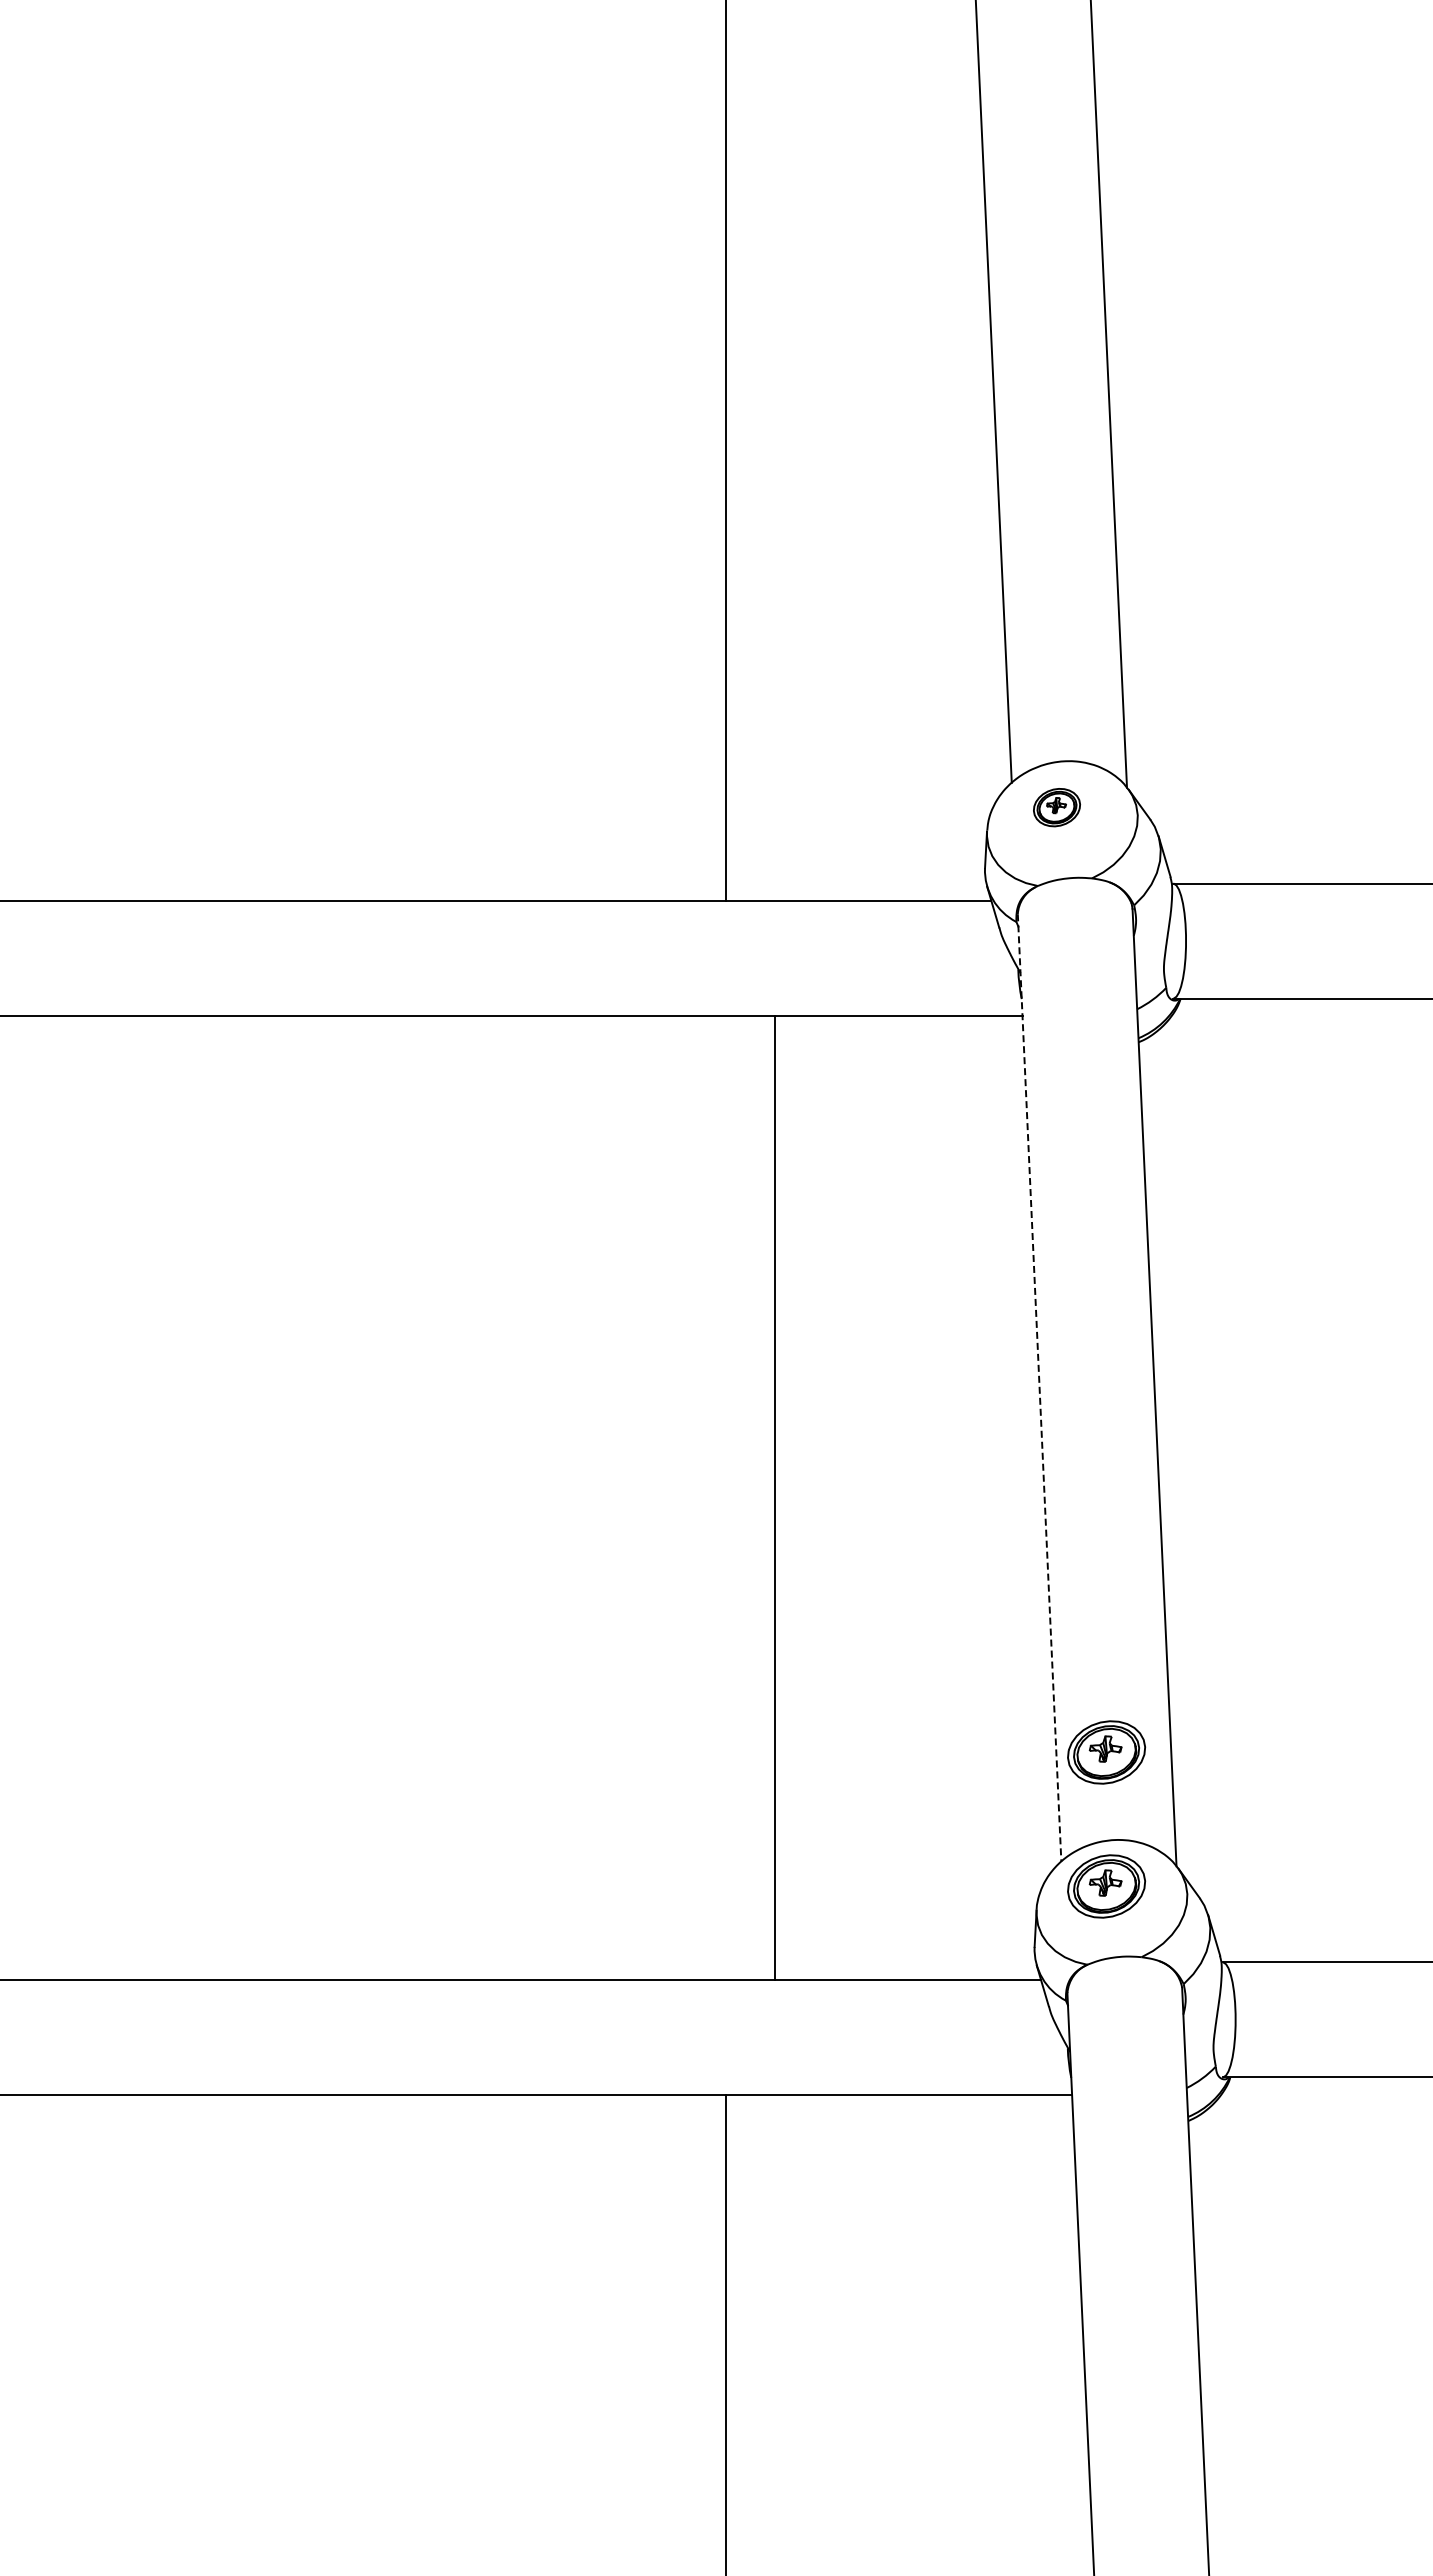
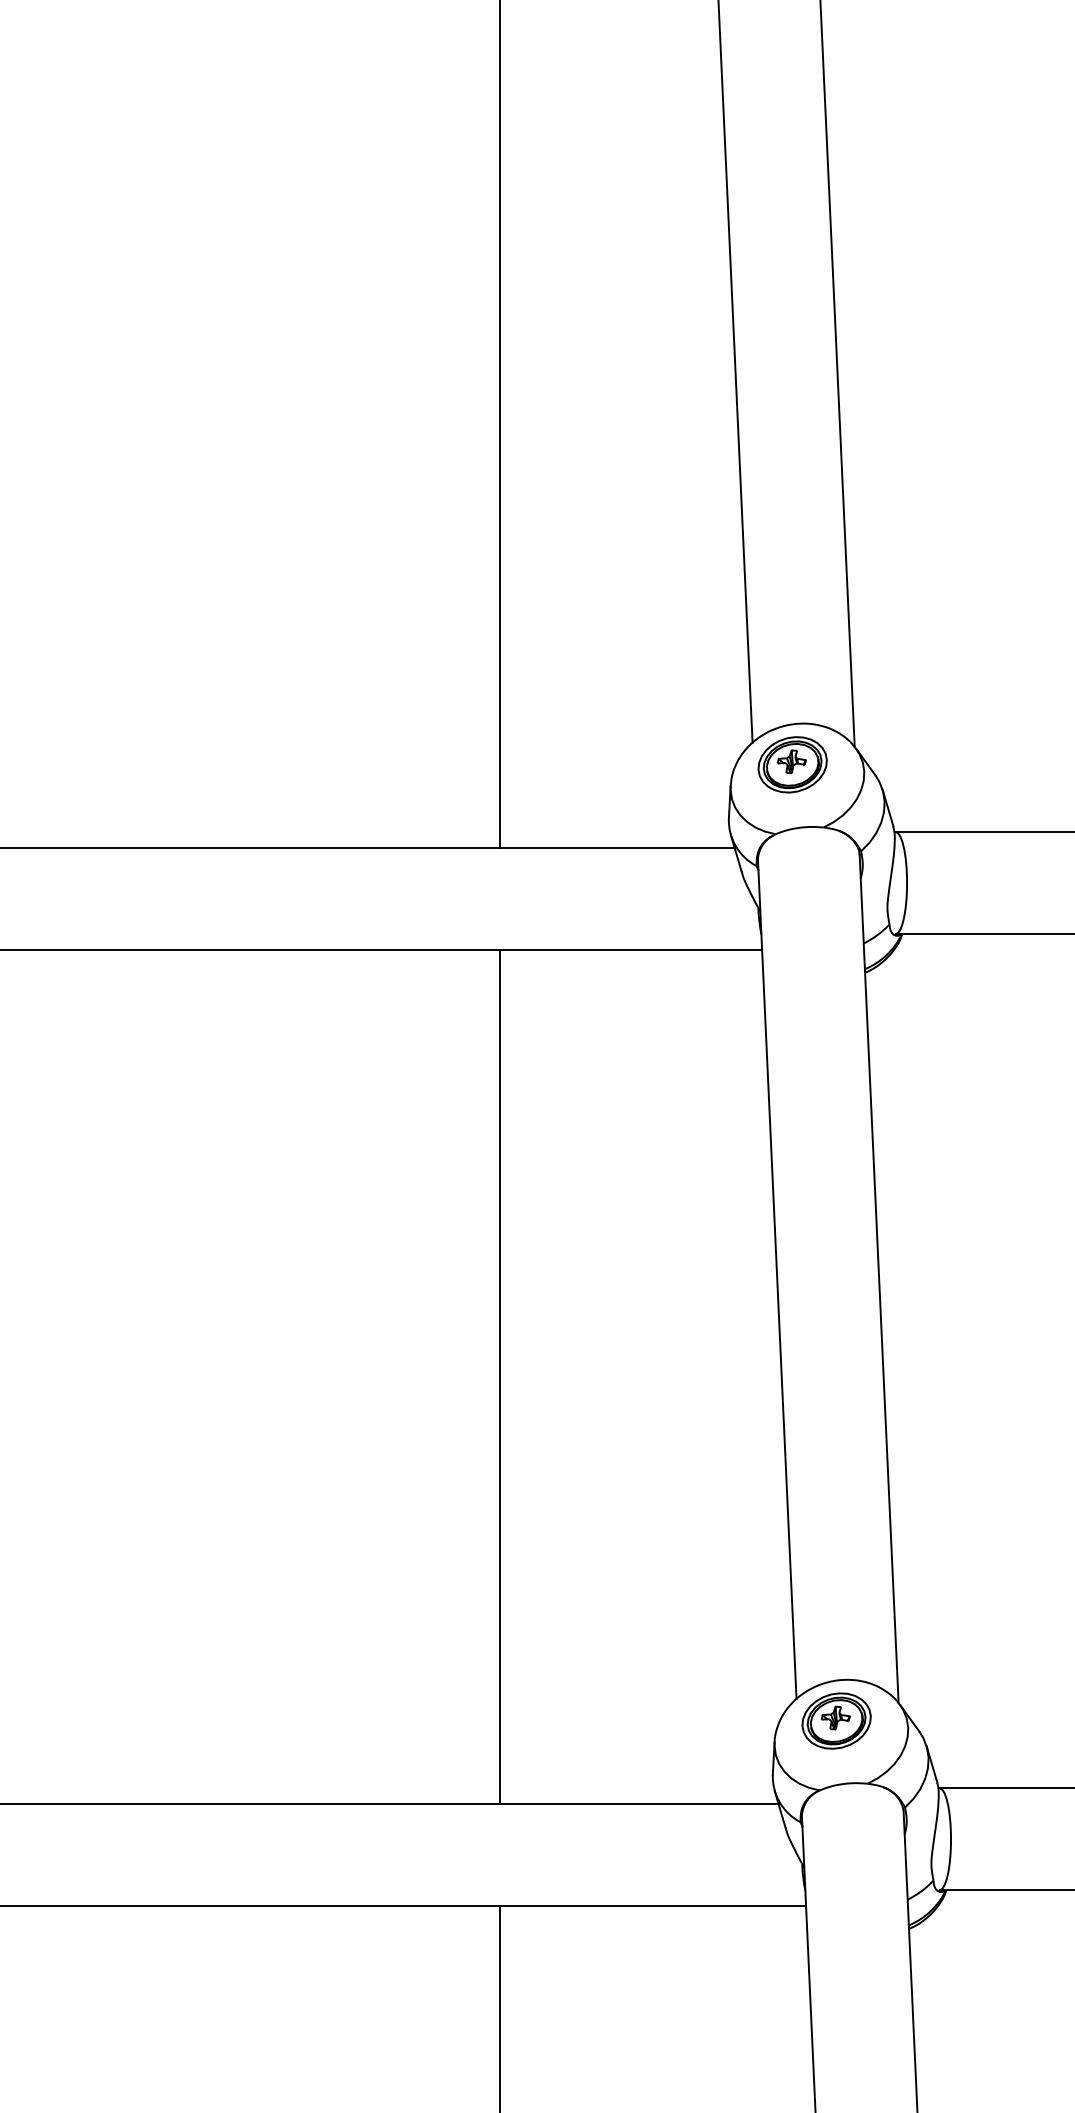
part: (1056, 807) -> (792, 764), size x1.67
line: (1039, 1388) -> (777, 1279), dashed -> solid
line: (775, 1498) -> (499, 1377), moved
part: (1106, 1752) -> (836, 1602), removed

